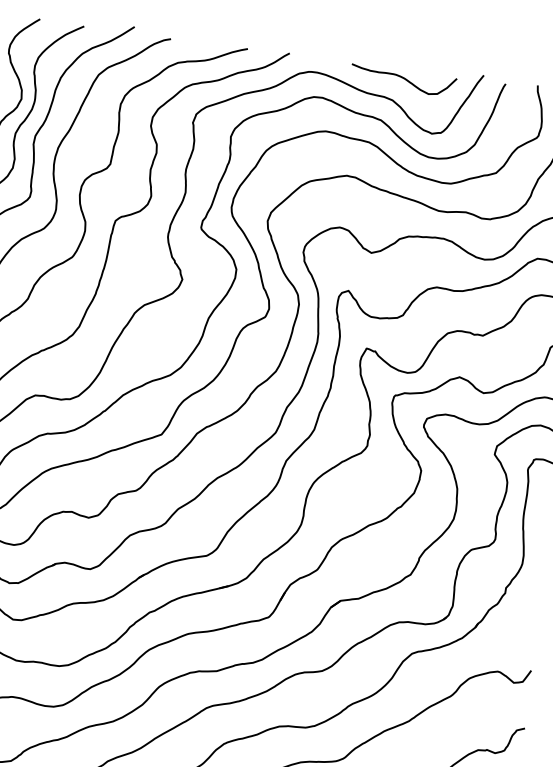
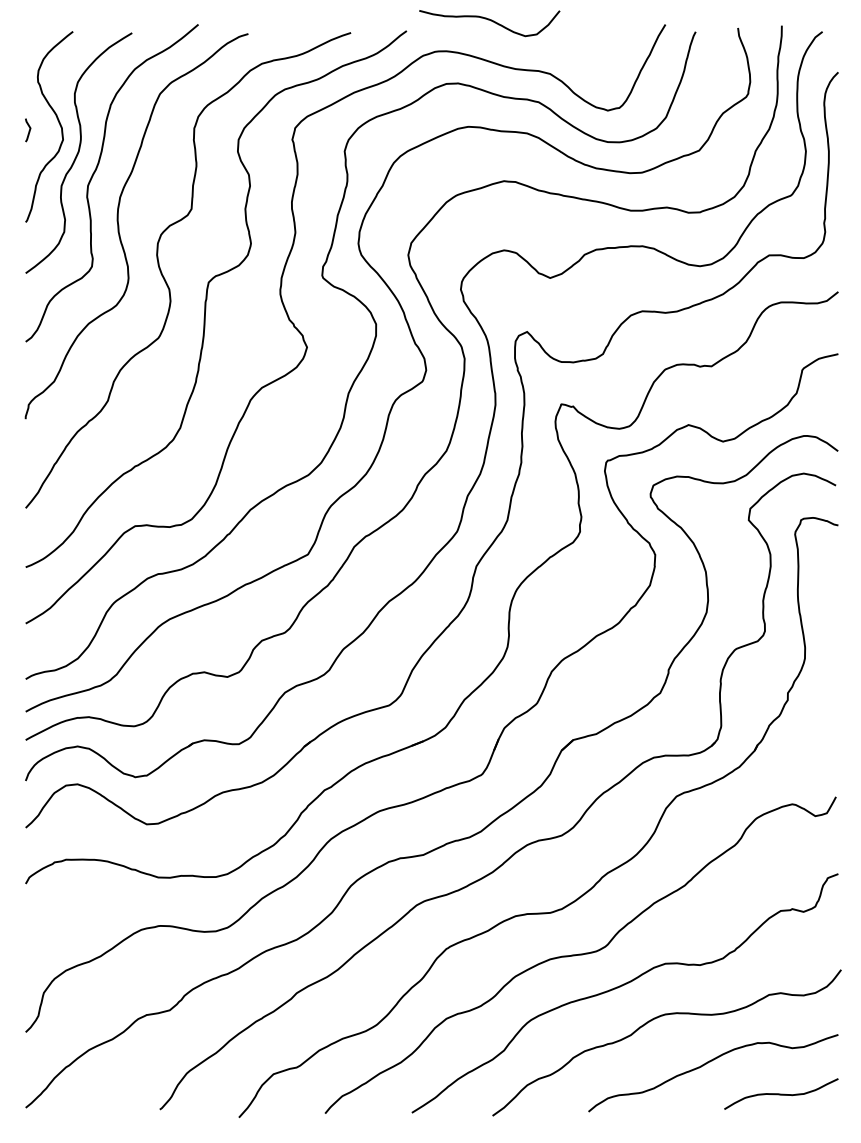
curve: (404, 79) -> (490, 21), moved

